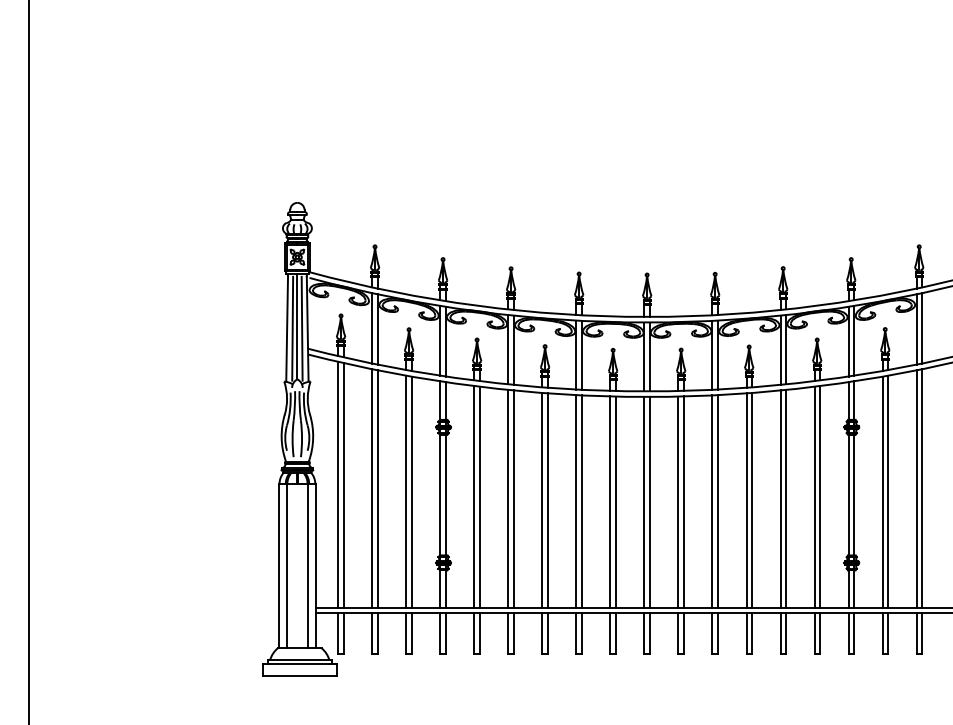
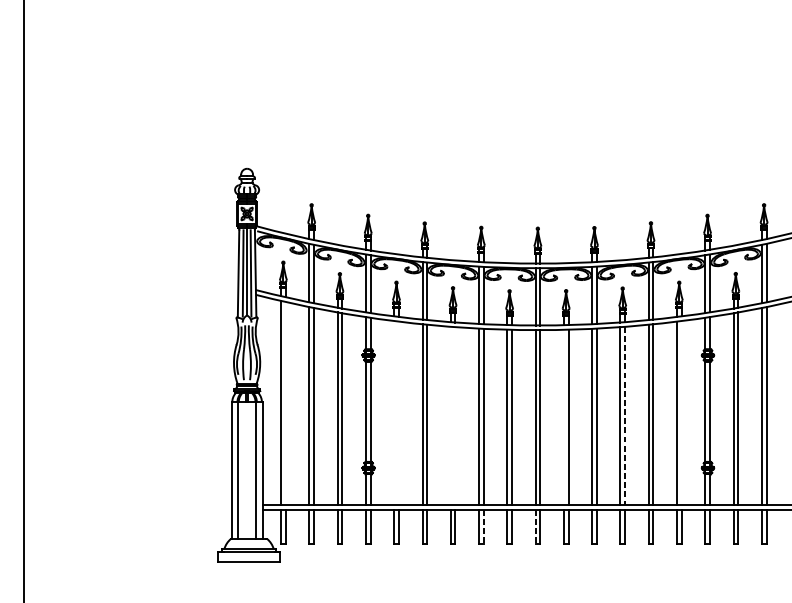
line: (343, 485) -> (285, 403), removed
line: (474, 496) -> (394, 412), removed
line: (479, 496) -> (398, 412), removed
line: (820, 496) -> (682, 412), removed
line: (542, 499) -> (450, 415), removed
line: (548, 500) -> (455, 416), removed
line: (752, 500) -> (625, 416), solid -> dashed
line: (678, 501) -> (563, 417), removed
line: (582, 634) -> (484, 527), solid -> dashed
line: (644, 634) -> (535, 527), solid -> dashed

